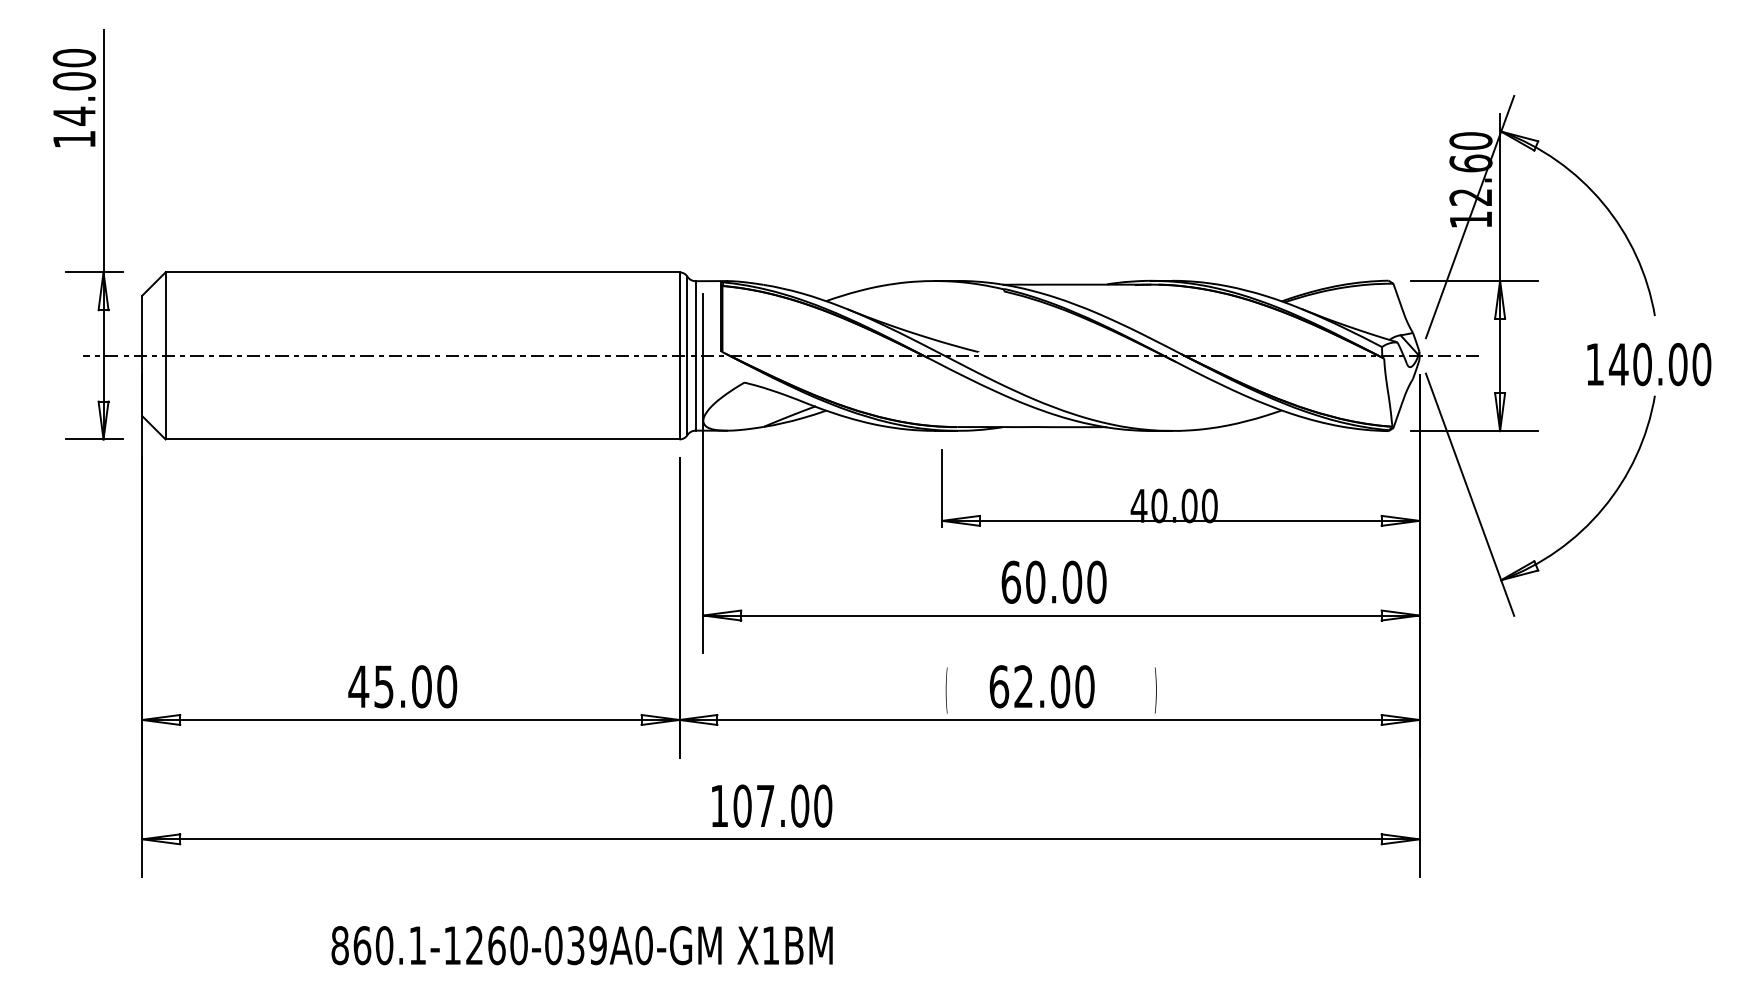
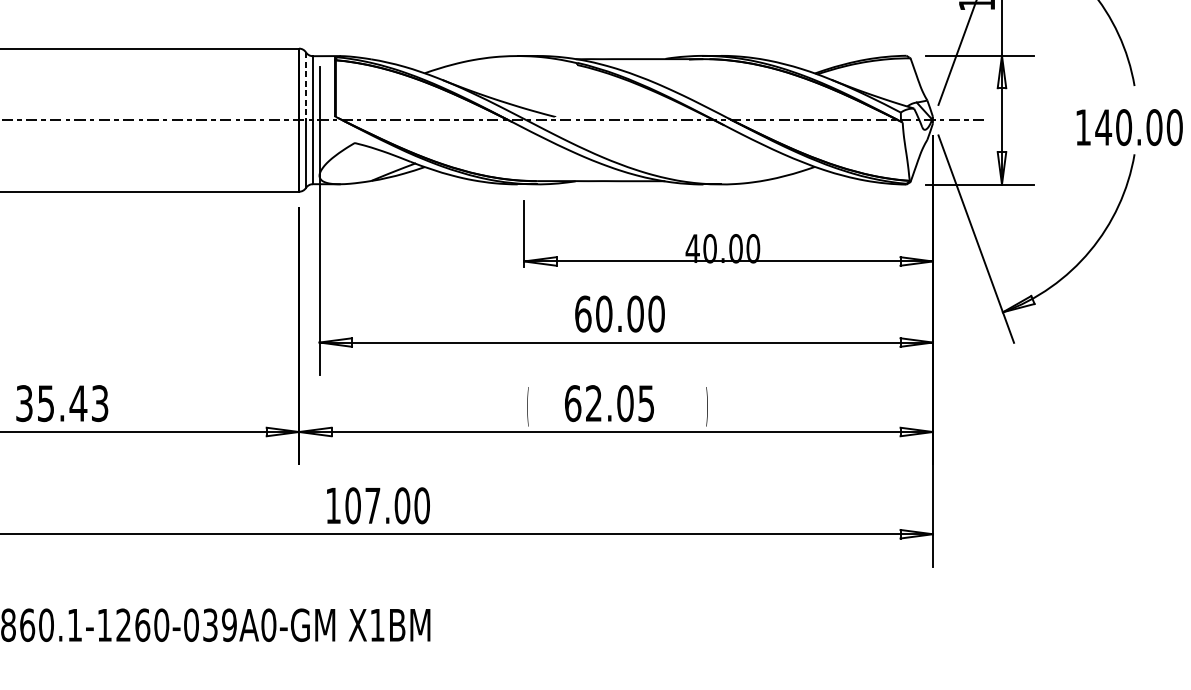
line: (687, 316) -> (305, 86), solid -> dashed
text: (402, 686) -> (61, 403), 45.00 -> 35.43
text: (1084, 686) -> (646, 403), 62.00 -> 62.05

